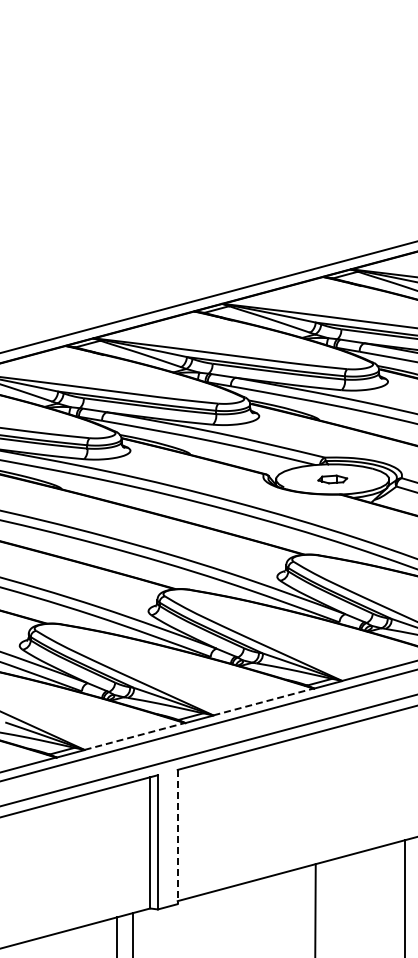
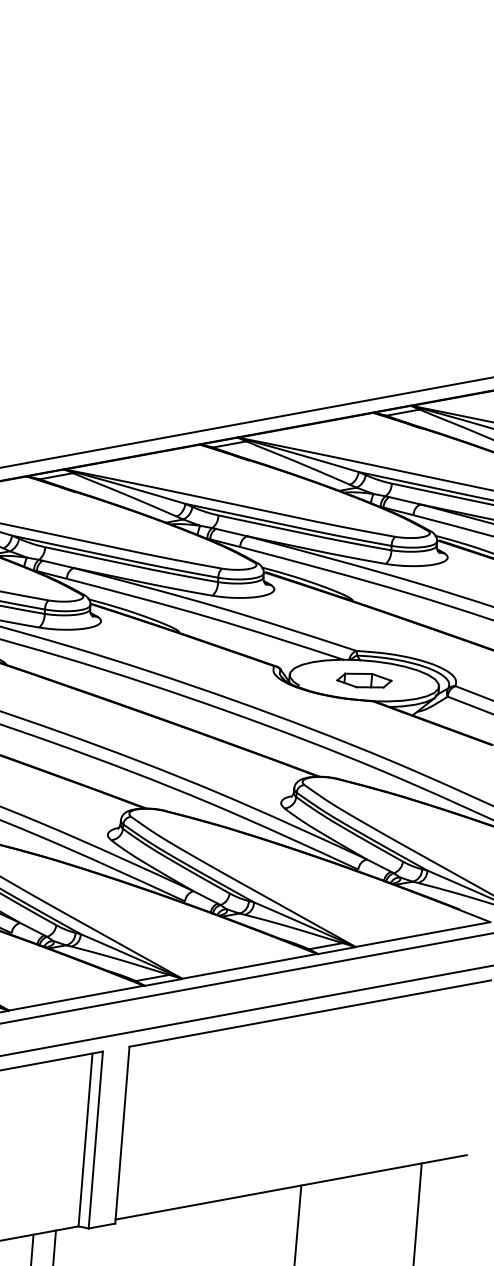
part: (332, 479) -> (364, 680), size x1.43
line: (263, 701) -> (249, 965), dashed -> solid
line: (134, 736) -> (76, 998), dashed -> solid
line: (177, 837) -> (122, 1135), dashed -> solid

